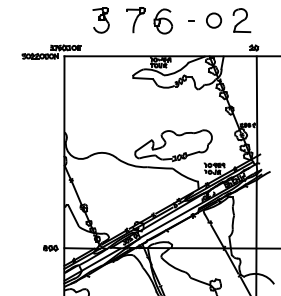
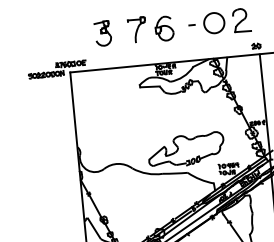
circle: (213, 20) -> (213, 23), size x1.43

